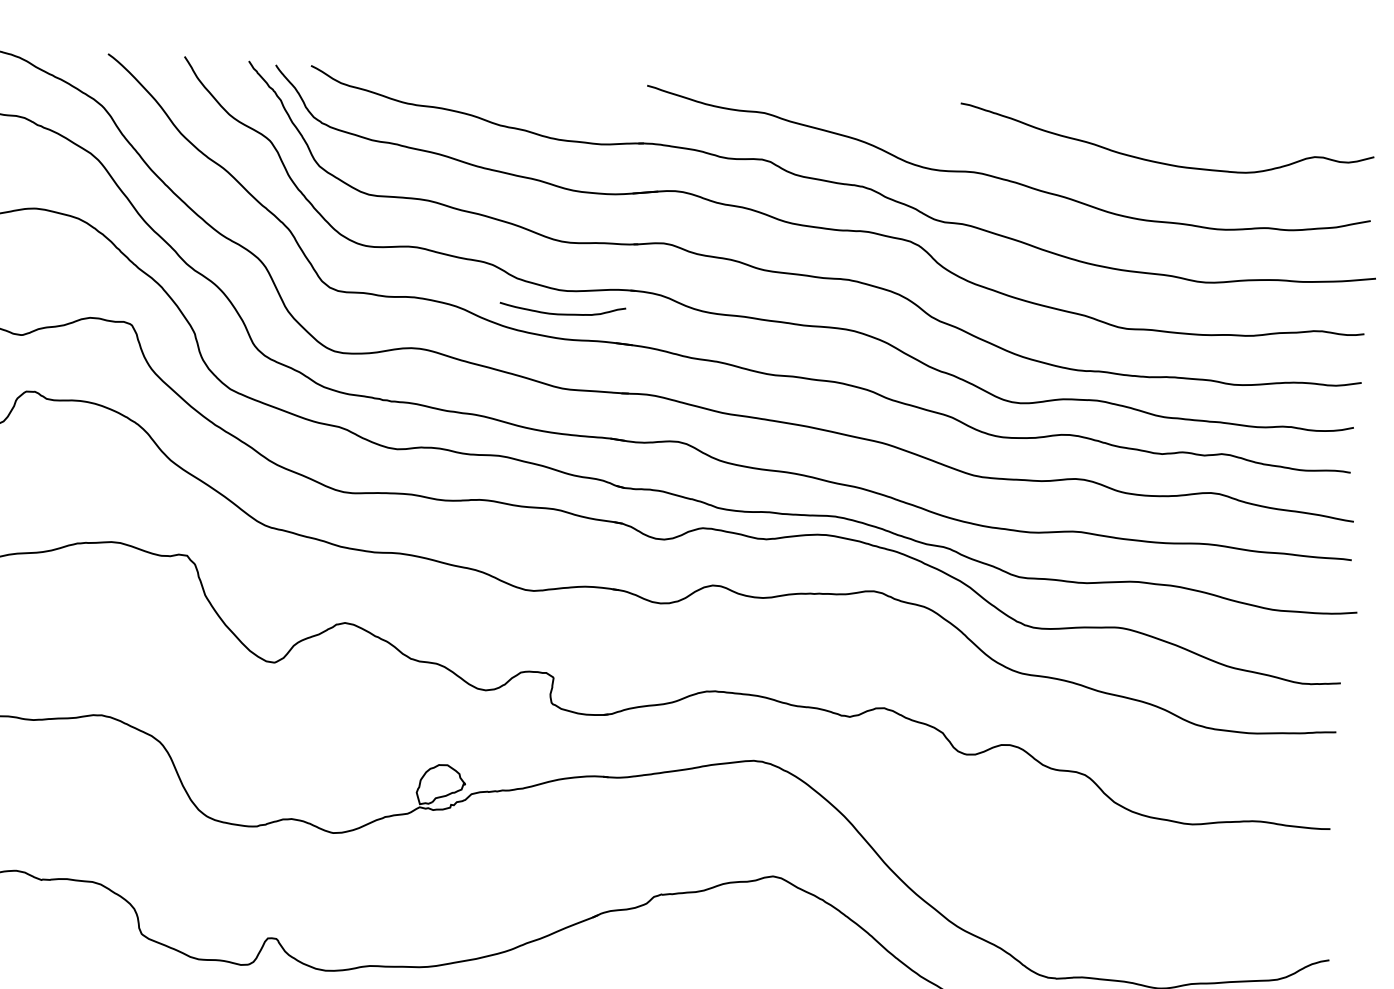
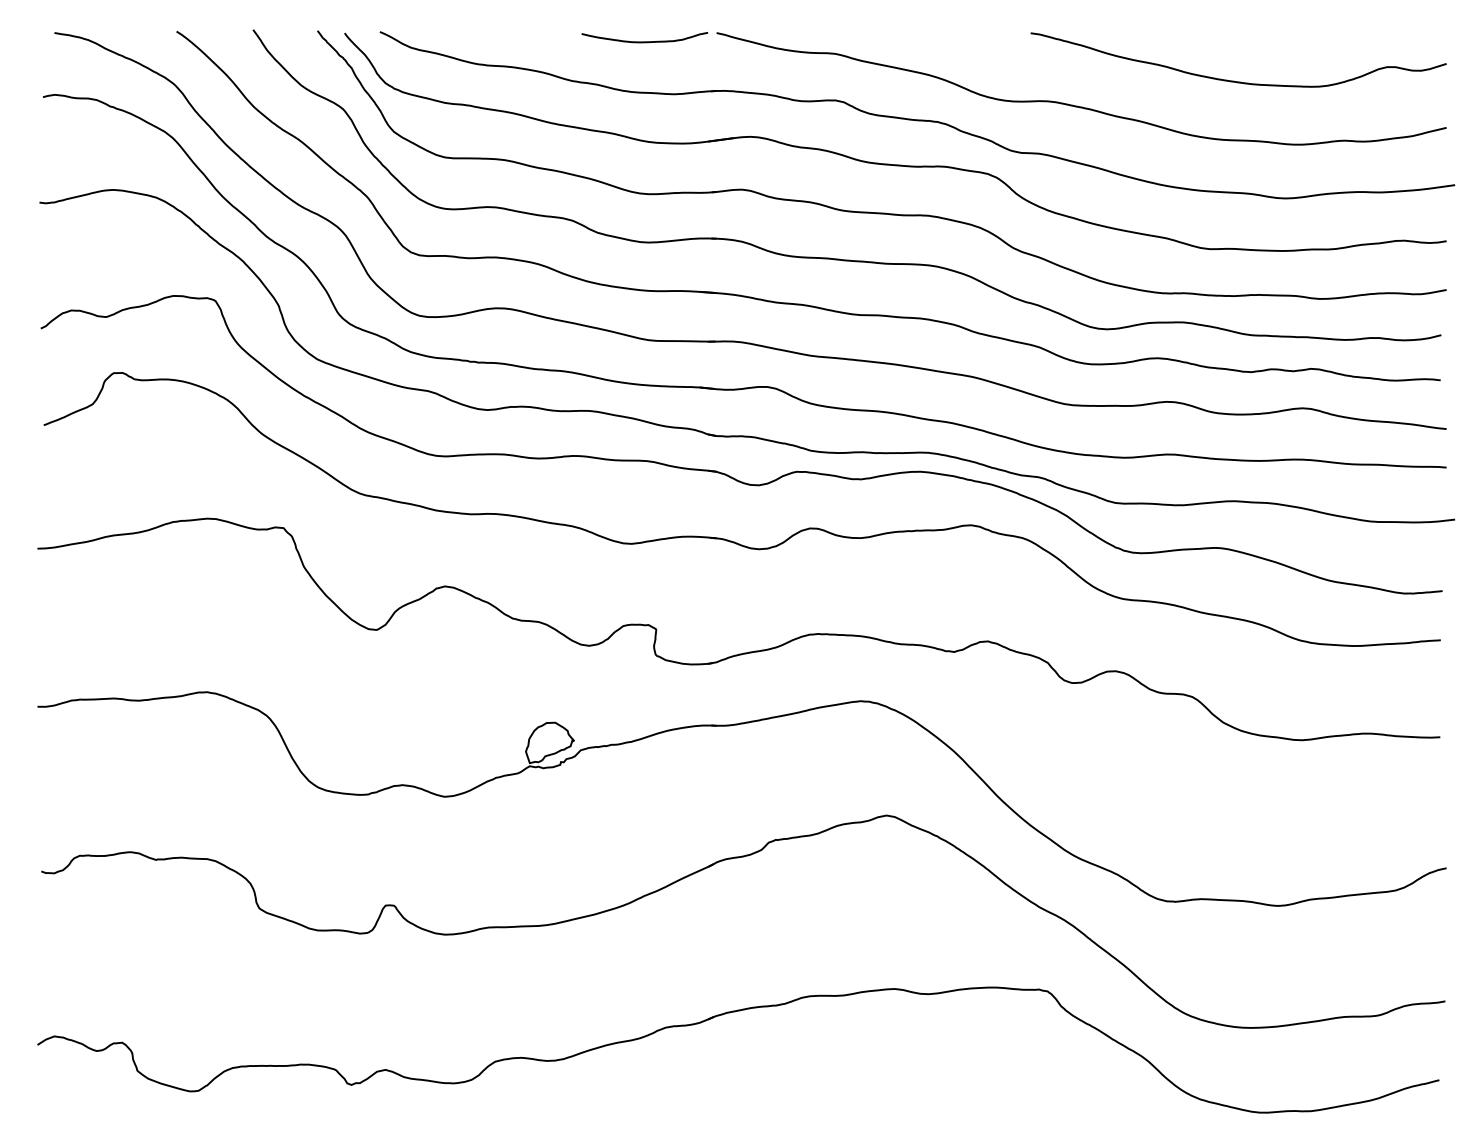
curve: (562, 313) -> (644, 41), moved

